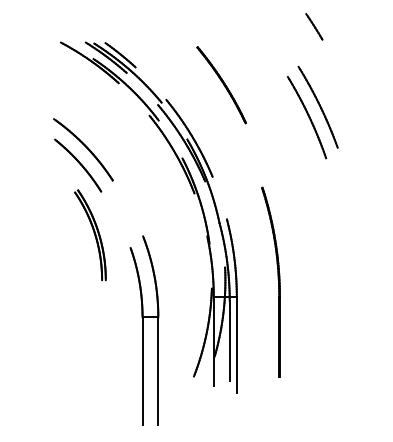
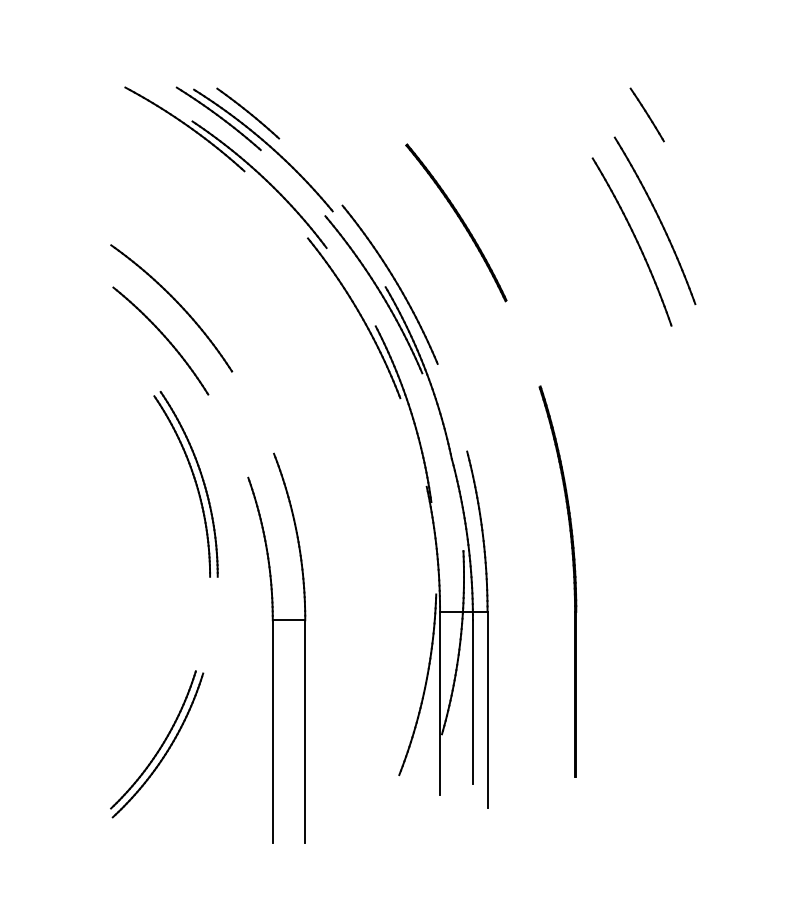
line: (314, 26) -> (647, 114), moved
part: (221, 85) -> (455, 223), moved
part: (144, 330) -> (276, 647), moved
part: (76, 361) -> (157, 744), added

